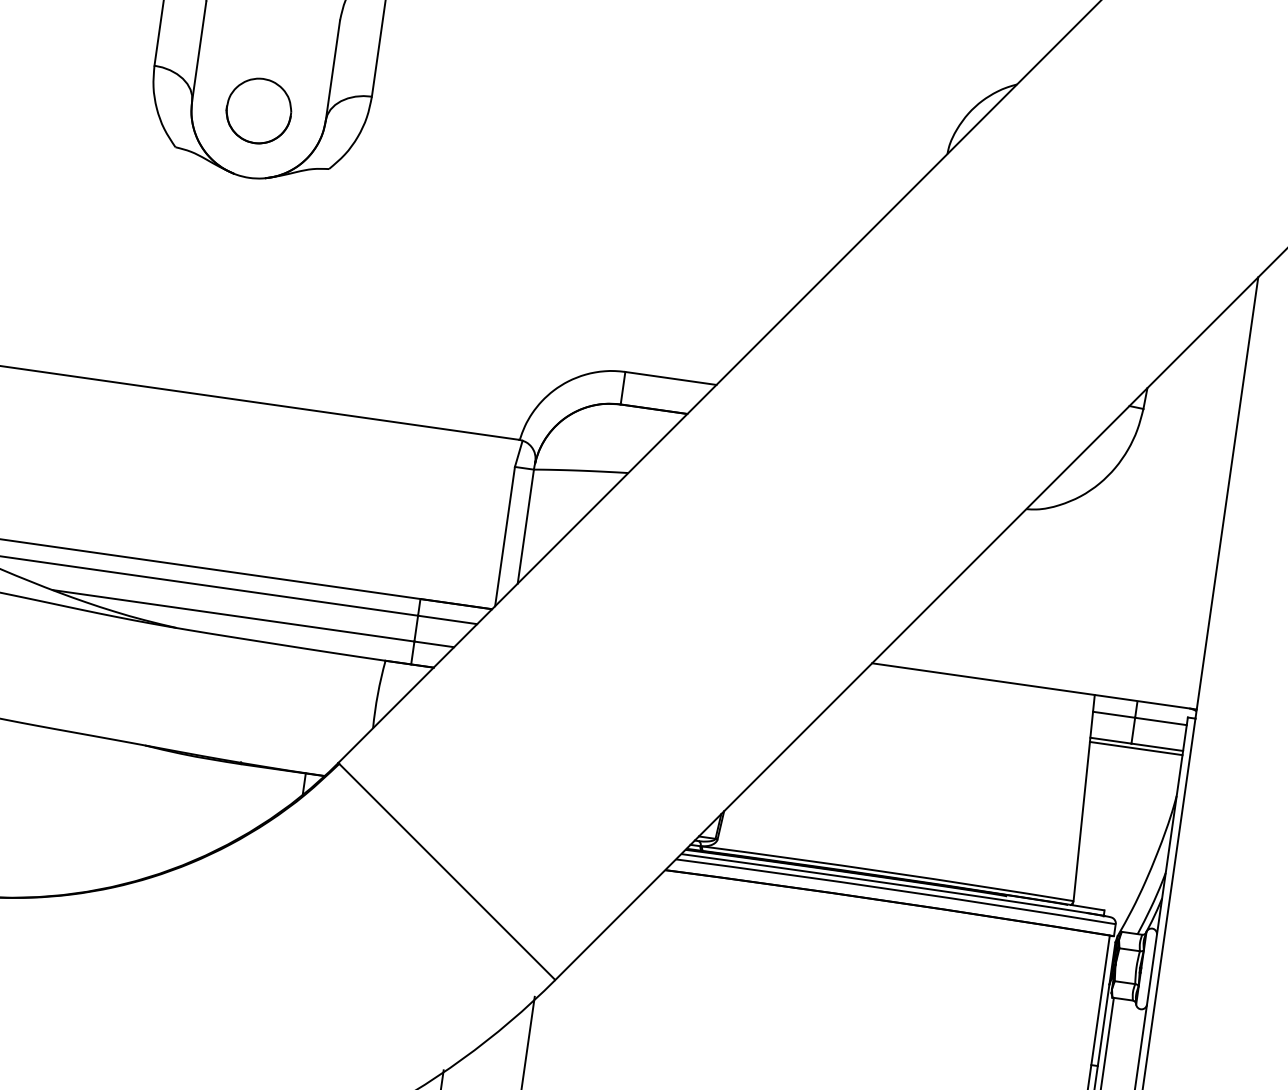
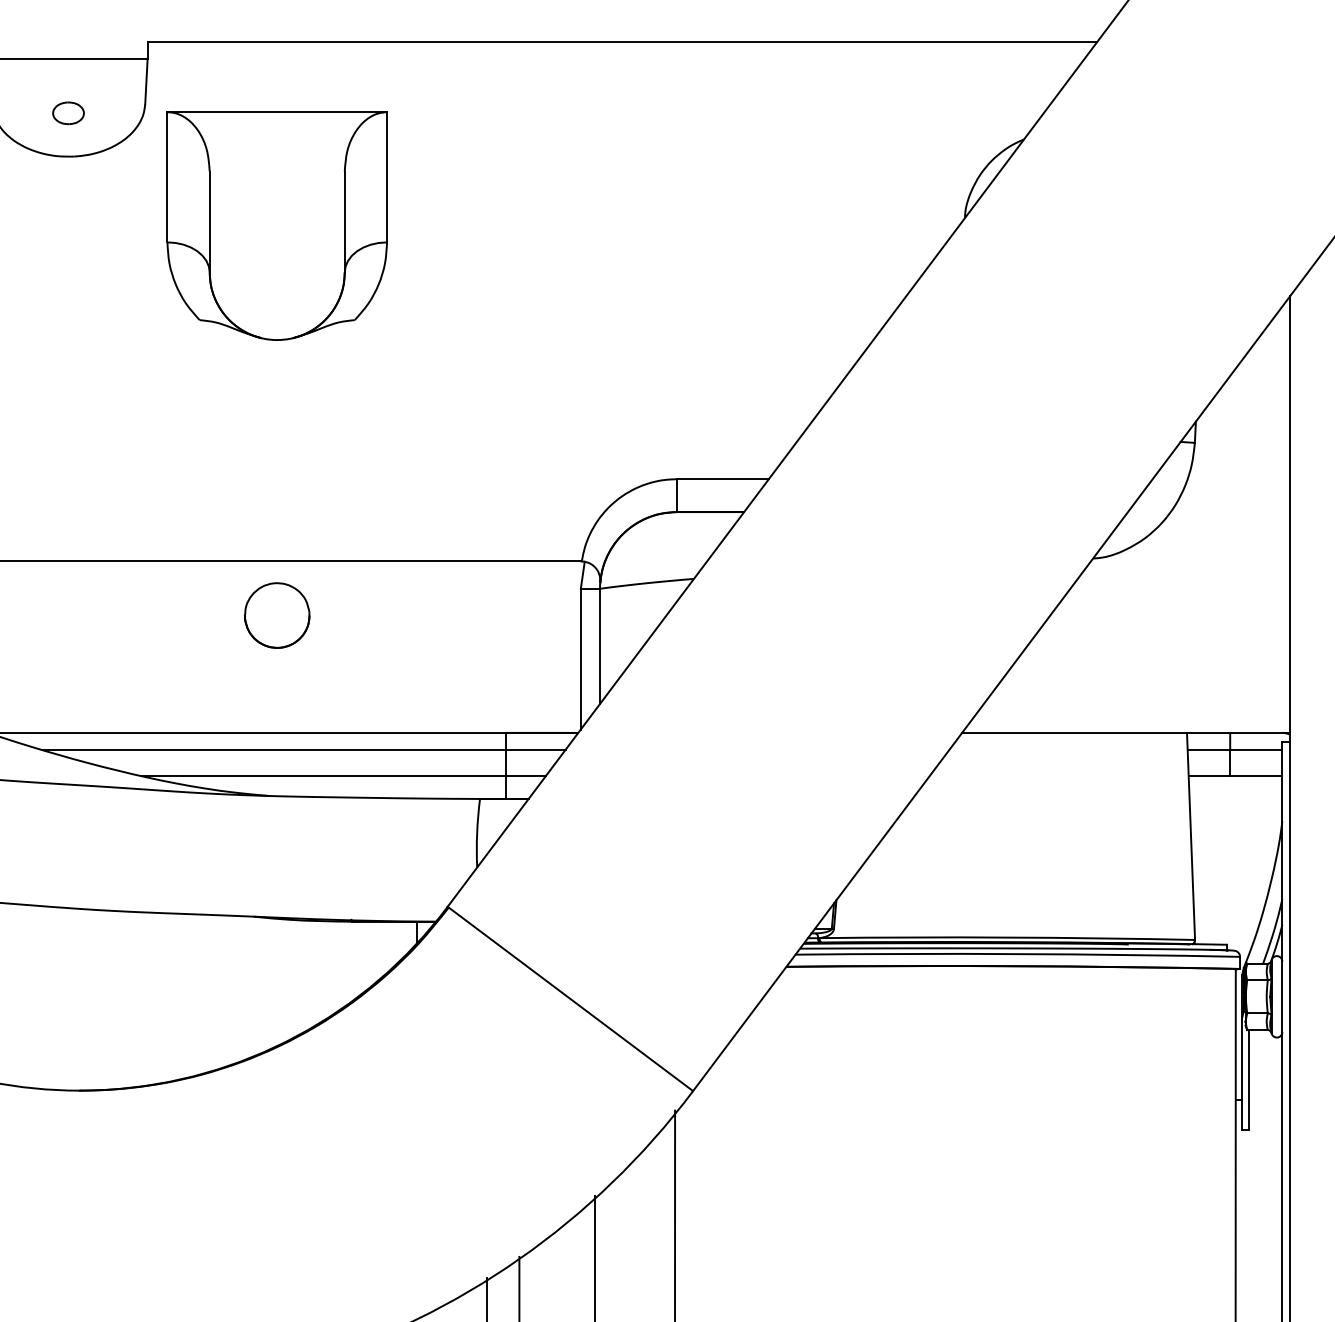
part: (259, 111) -> (277, 615), moved
line: (1136, 748) -> (1235, 780), removed

